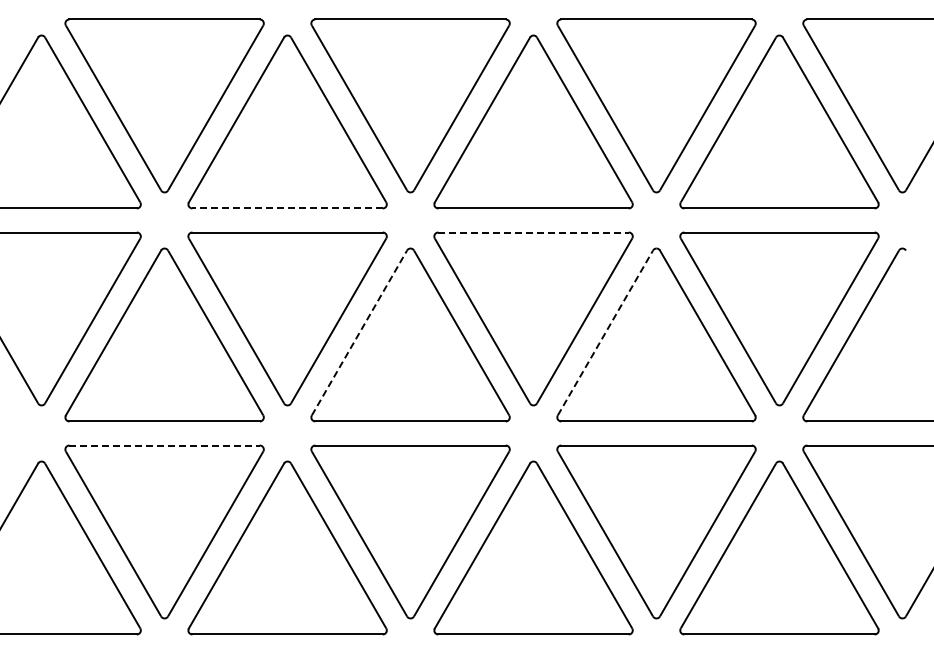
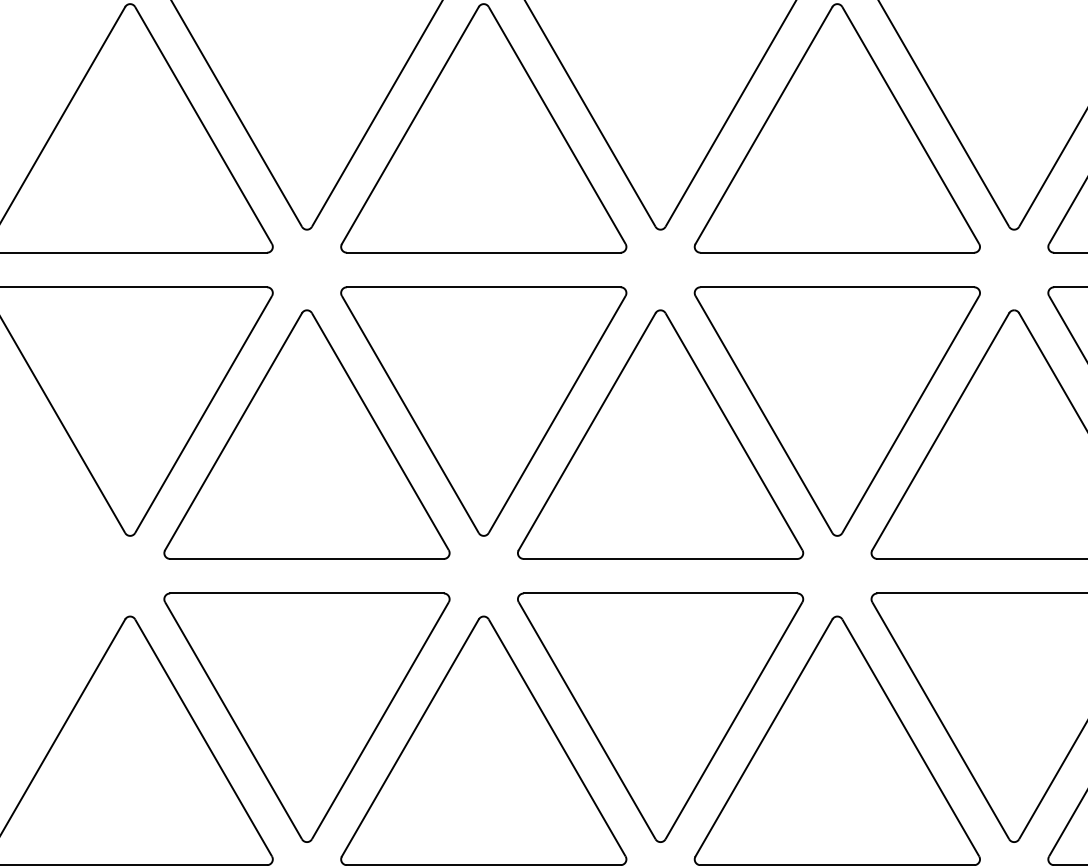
line: (287, 208) -> (483, 252), dashed -> solid
line: (534, 232) -> (838, 287), dashed -> solid
line: (359, 332) -> (587, 431), dashed -> solid
line: (605, 332) -> (940, 431), dashed -> solid
line: (165, 445) -> (308, 593), dashed -> solid

